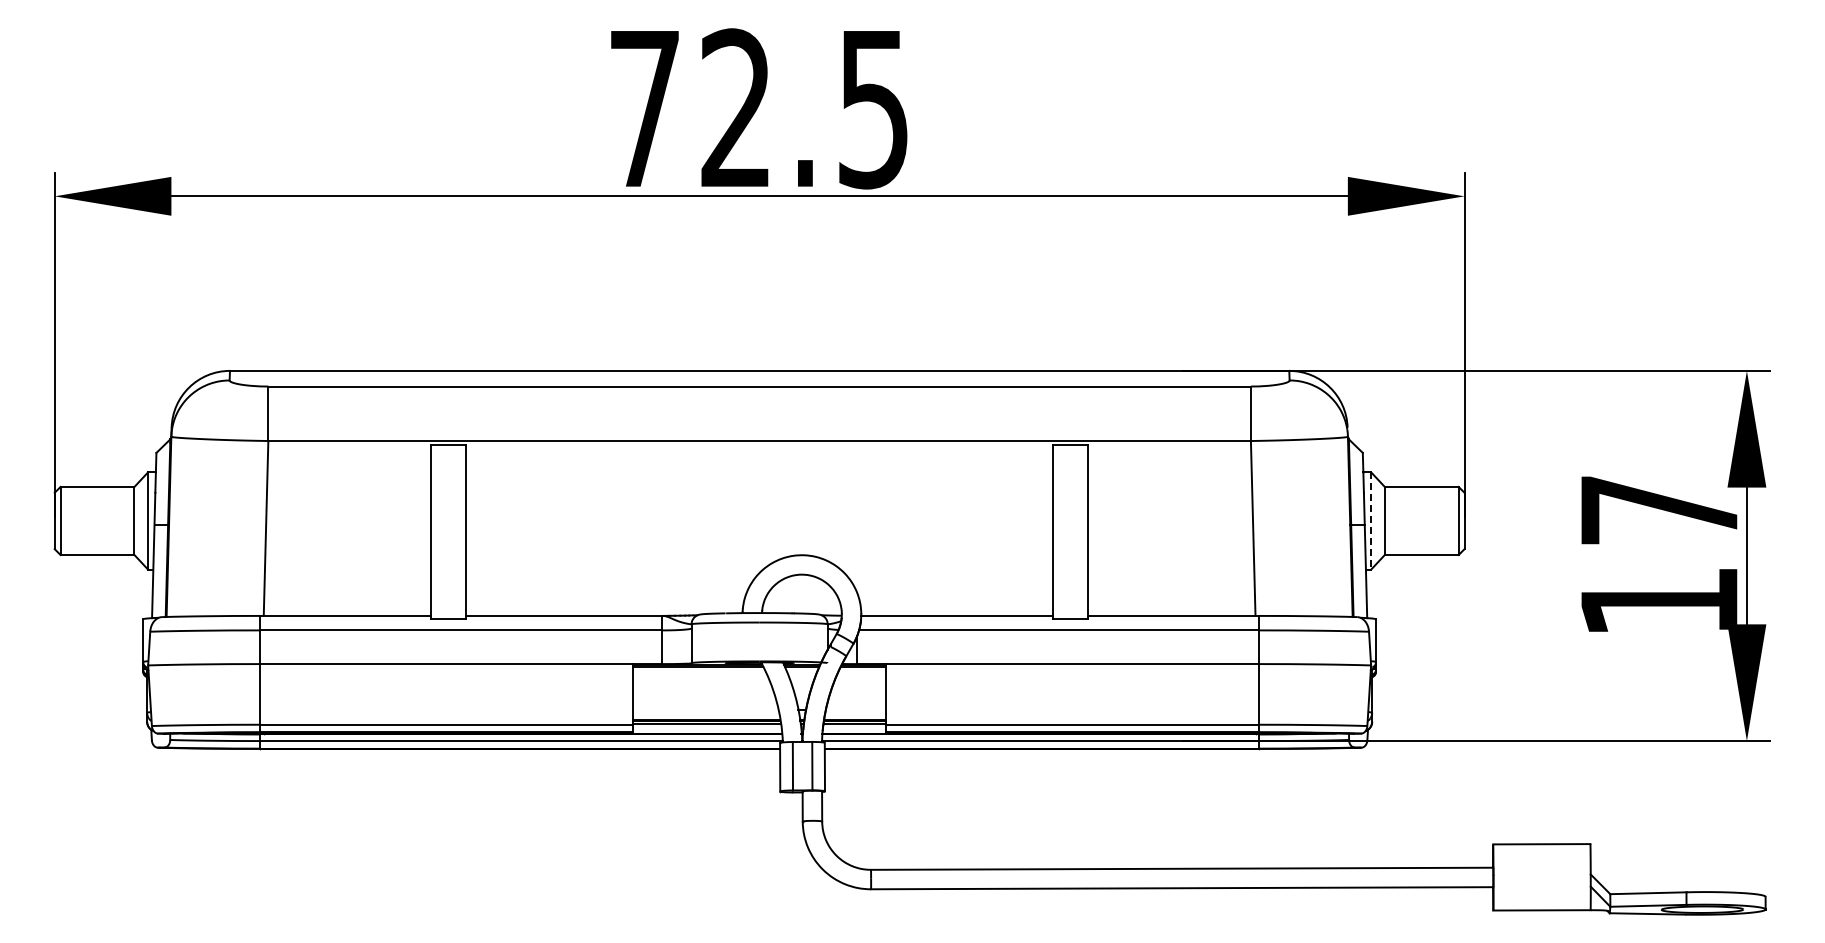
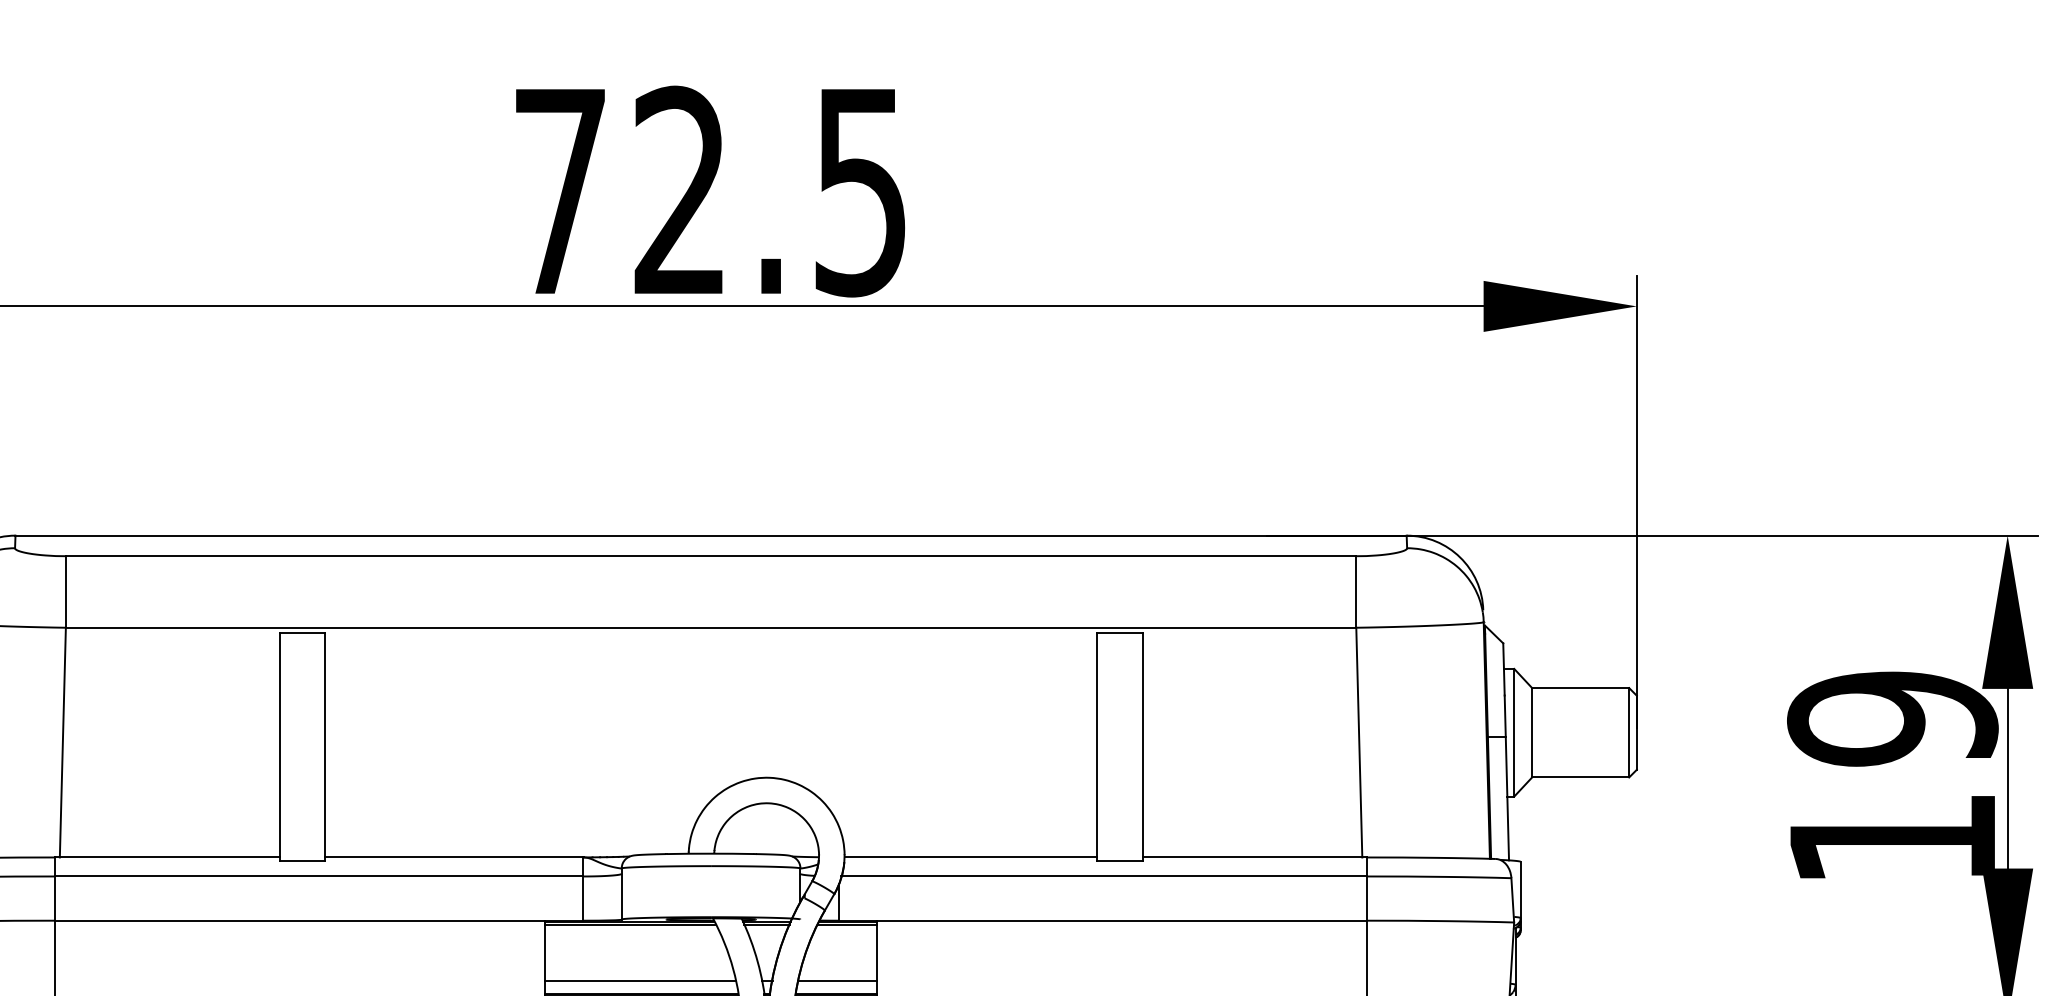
text: (1659, 510) -> (1892, 719), 17 -> 19
line: (1371, 520) -> (1514, 732), dashed -> solid
line: (705, 709) -> (639, 980), added
line: (856, 709) -> (838, 980), added

